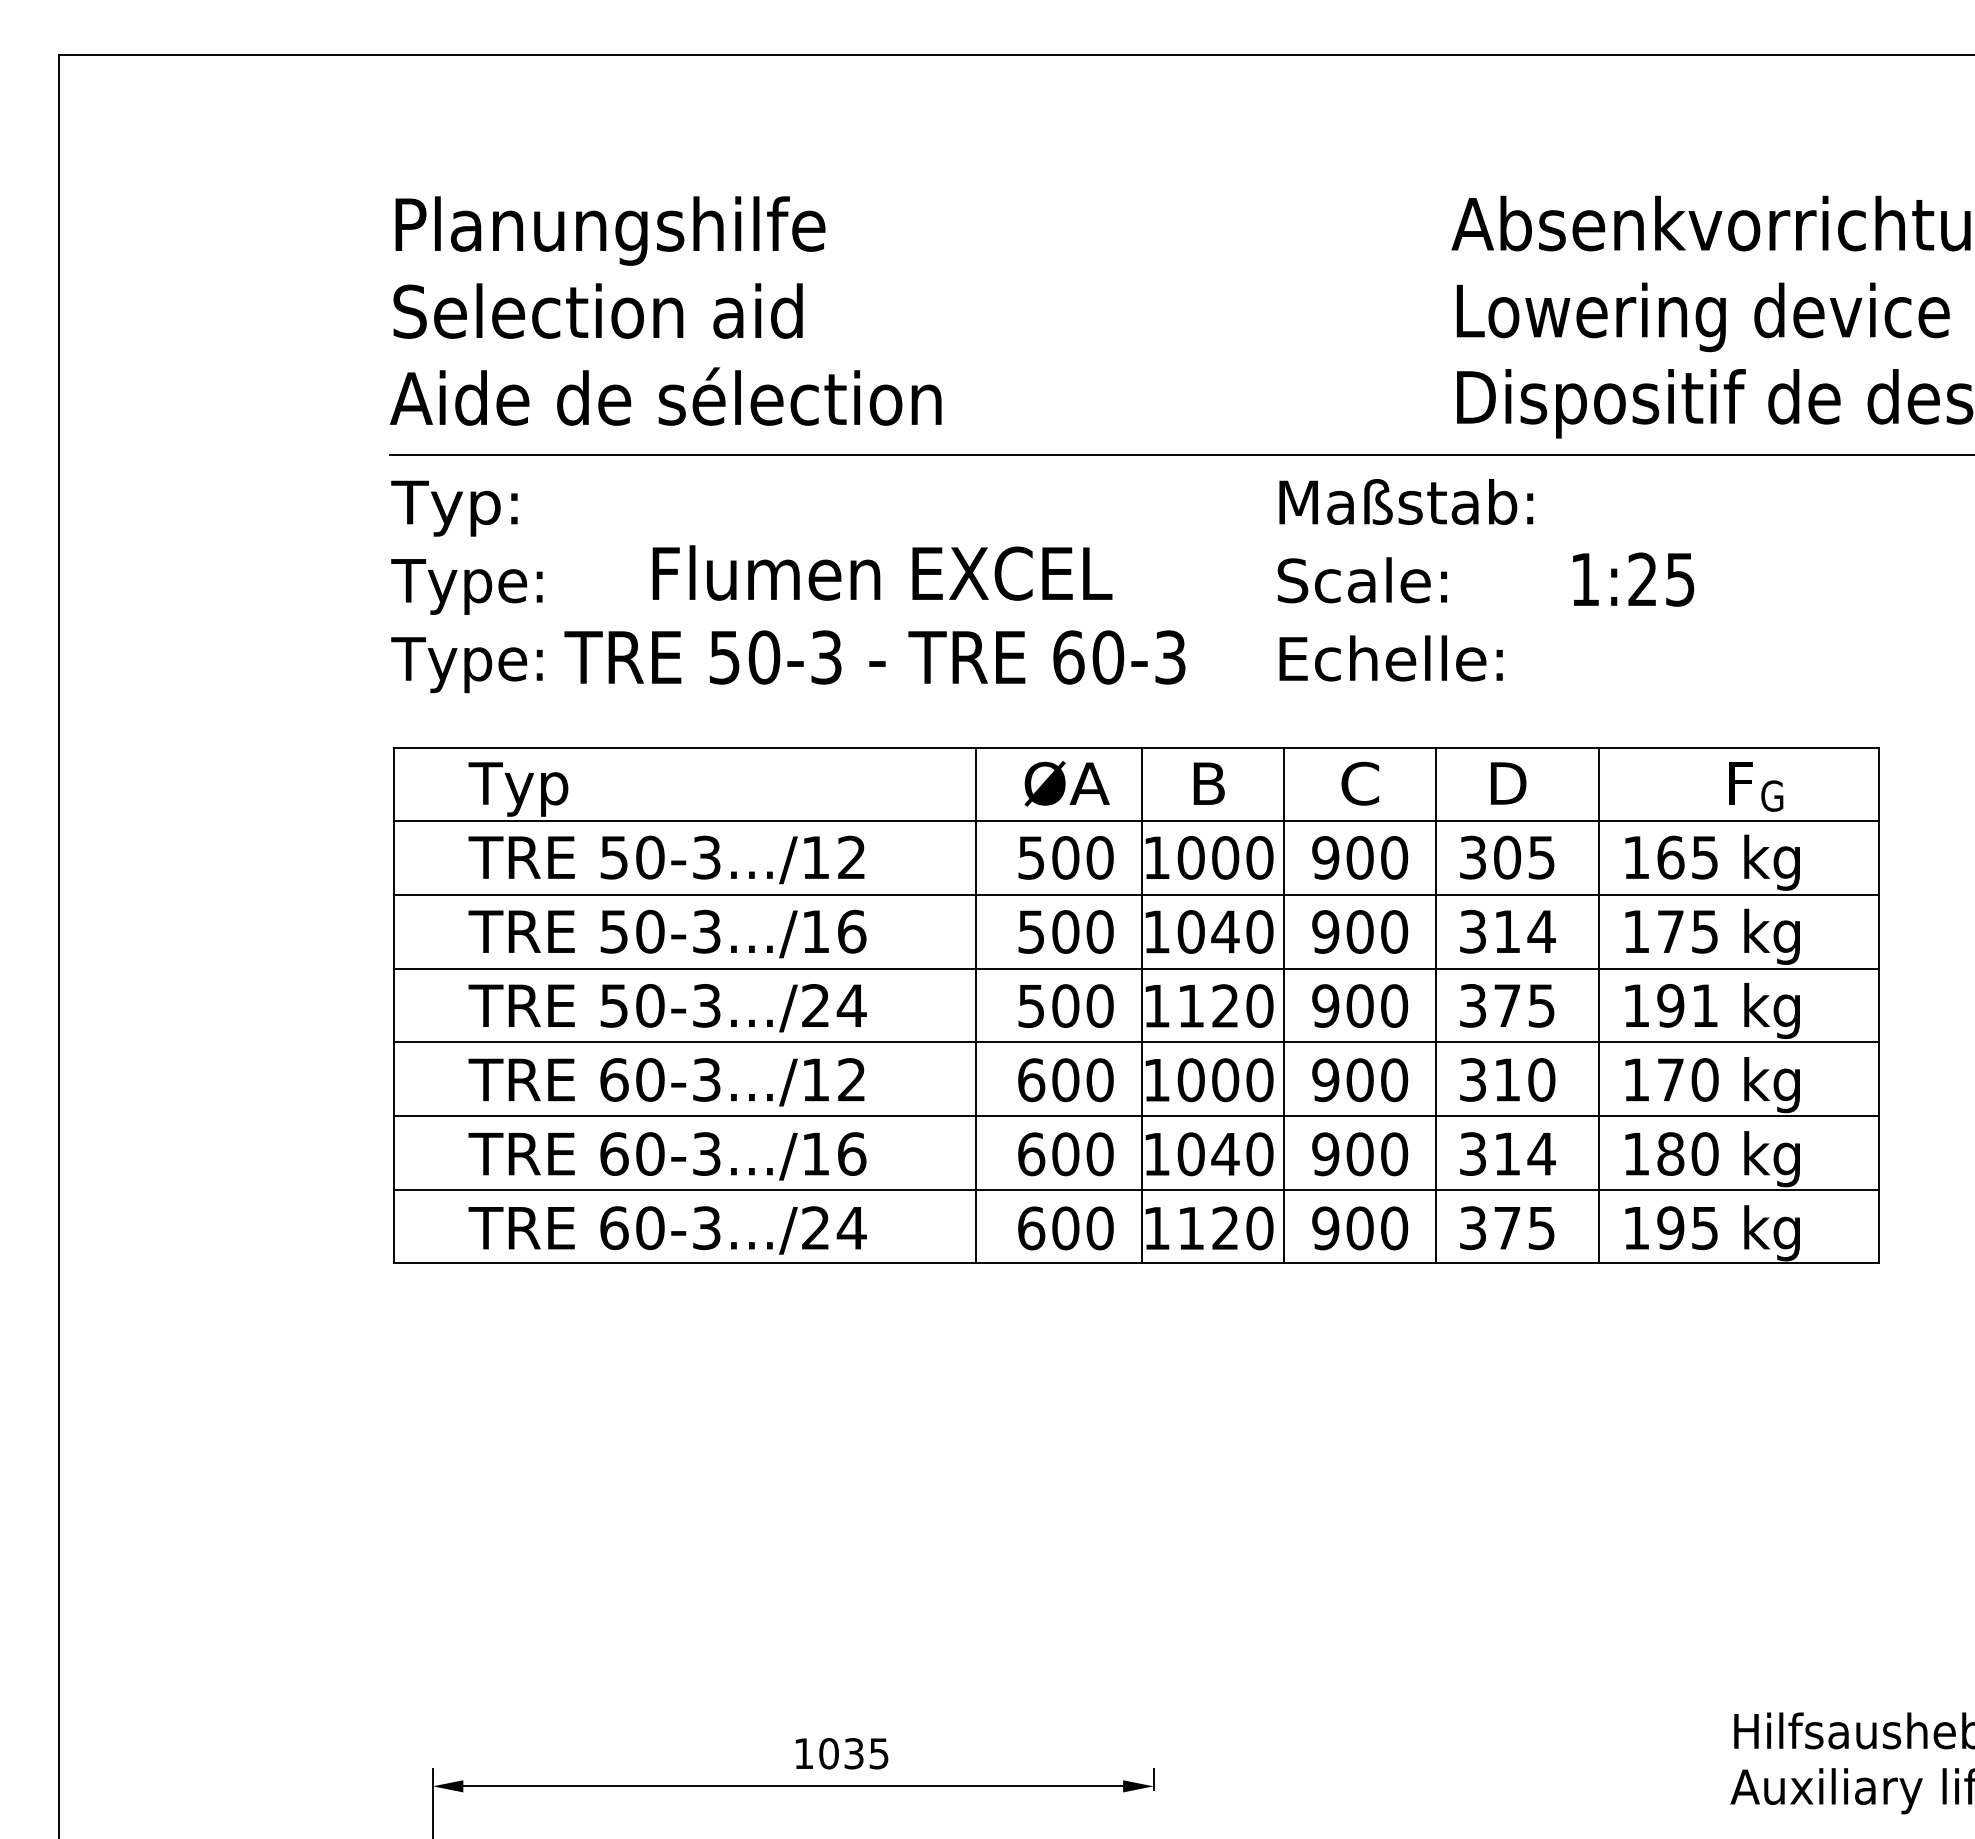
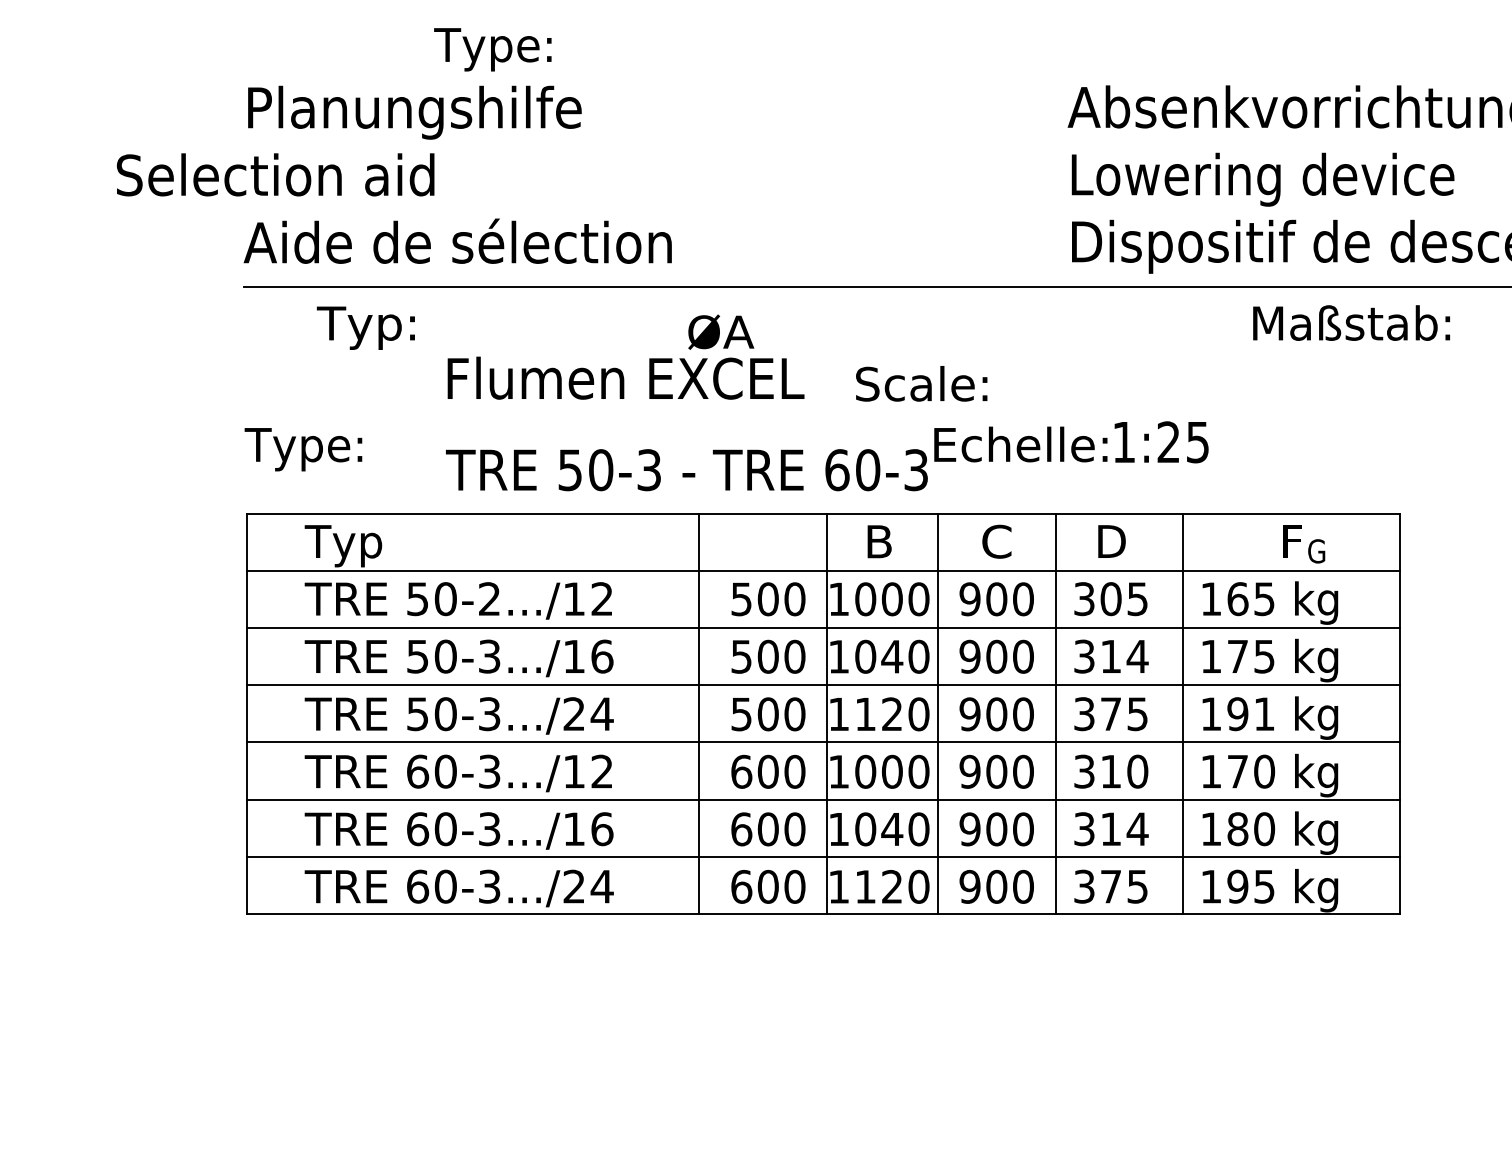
text: (597, 310) -> (275, 174), moved
text: (1406, 501) -> (1351, 322), moved
text: (454, 508) -> (365, 328), moved
text: (1633, 579) -> (1161, 442), moved
text: (1361, 580) -> (920, 384), moved
text: (466, 586) -> (492, 49), moved
text: (874, 657) -> (686, 470), moved
text: (1066, 783) -> (720, 331), moved
text: (706, 857) -> (489, 599), 50-3.../12 -> 50-2.../12

